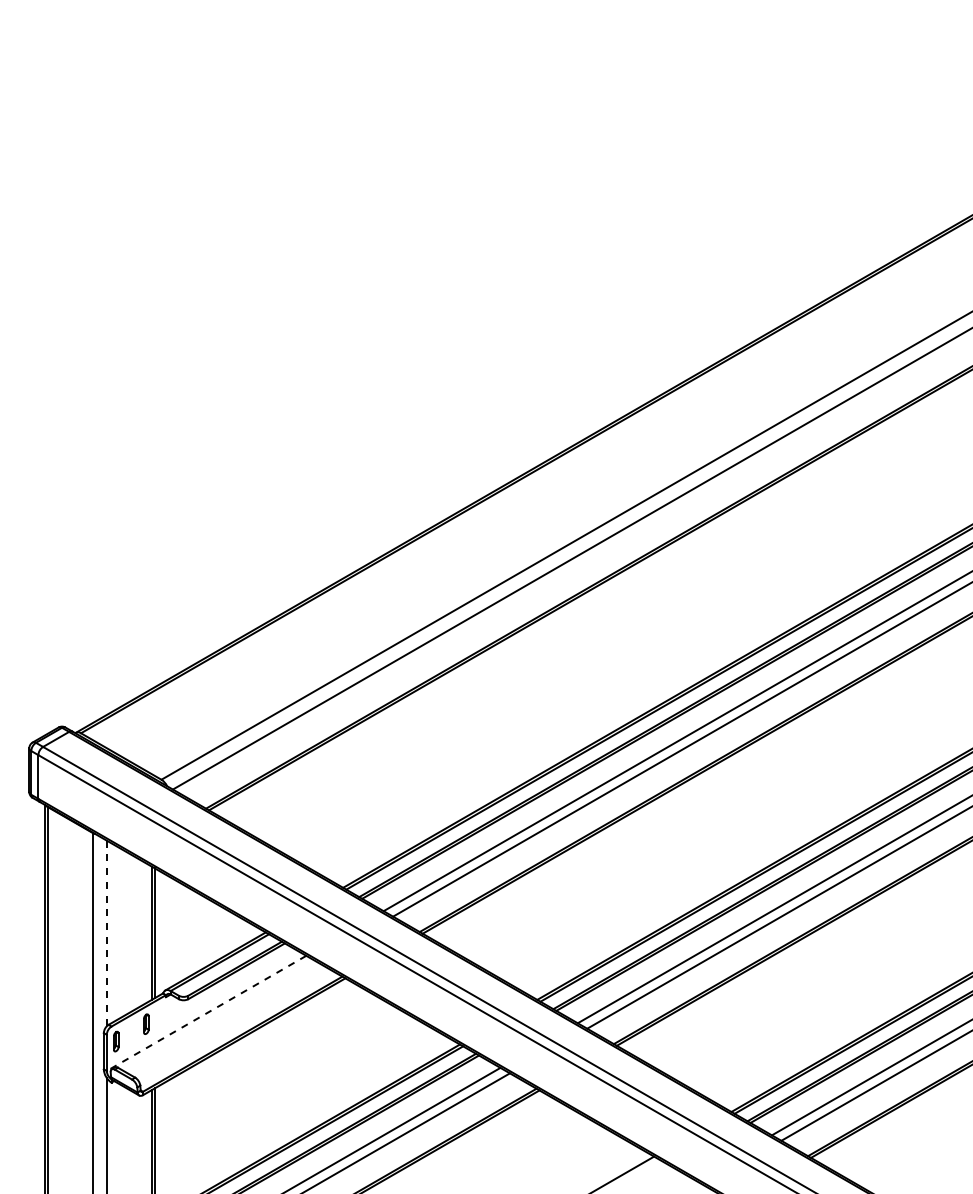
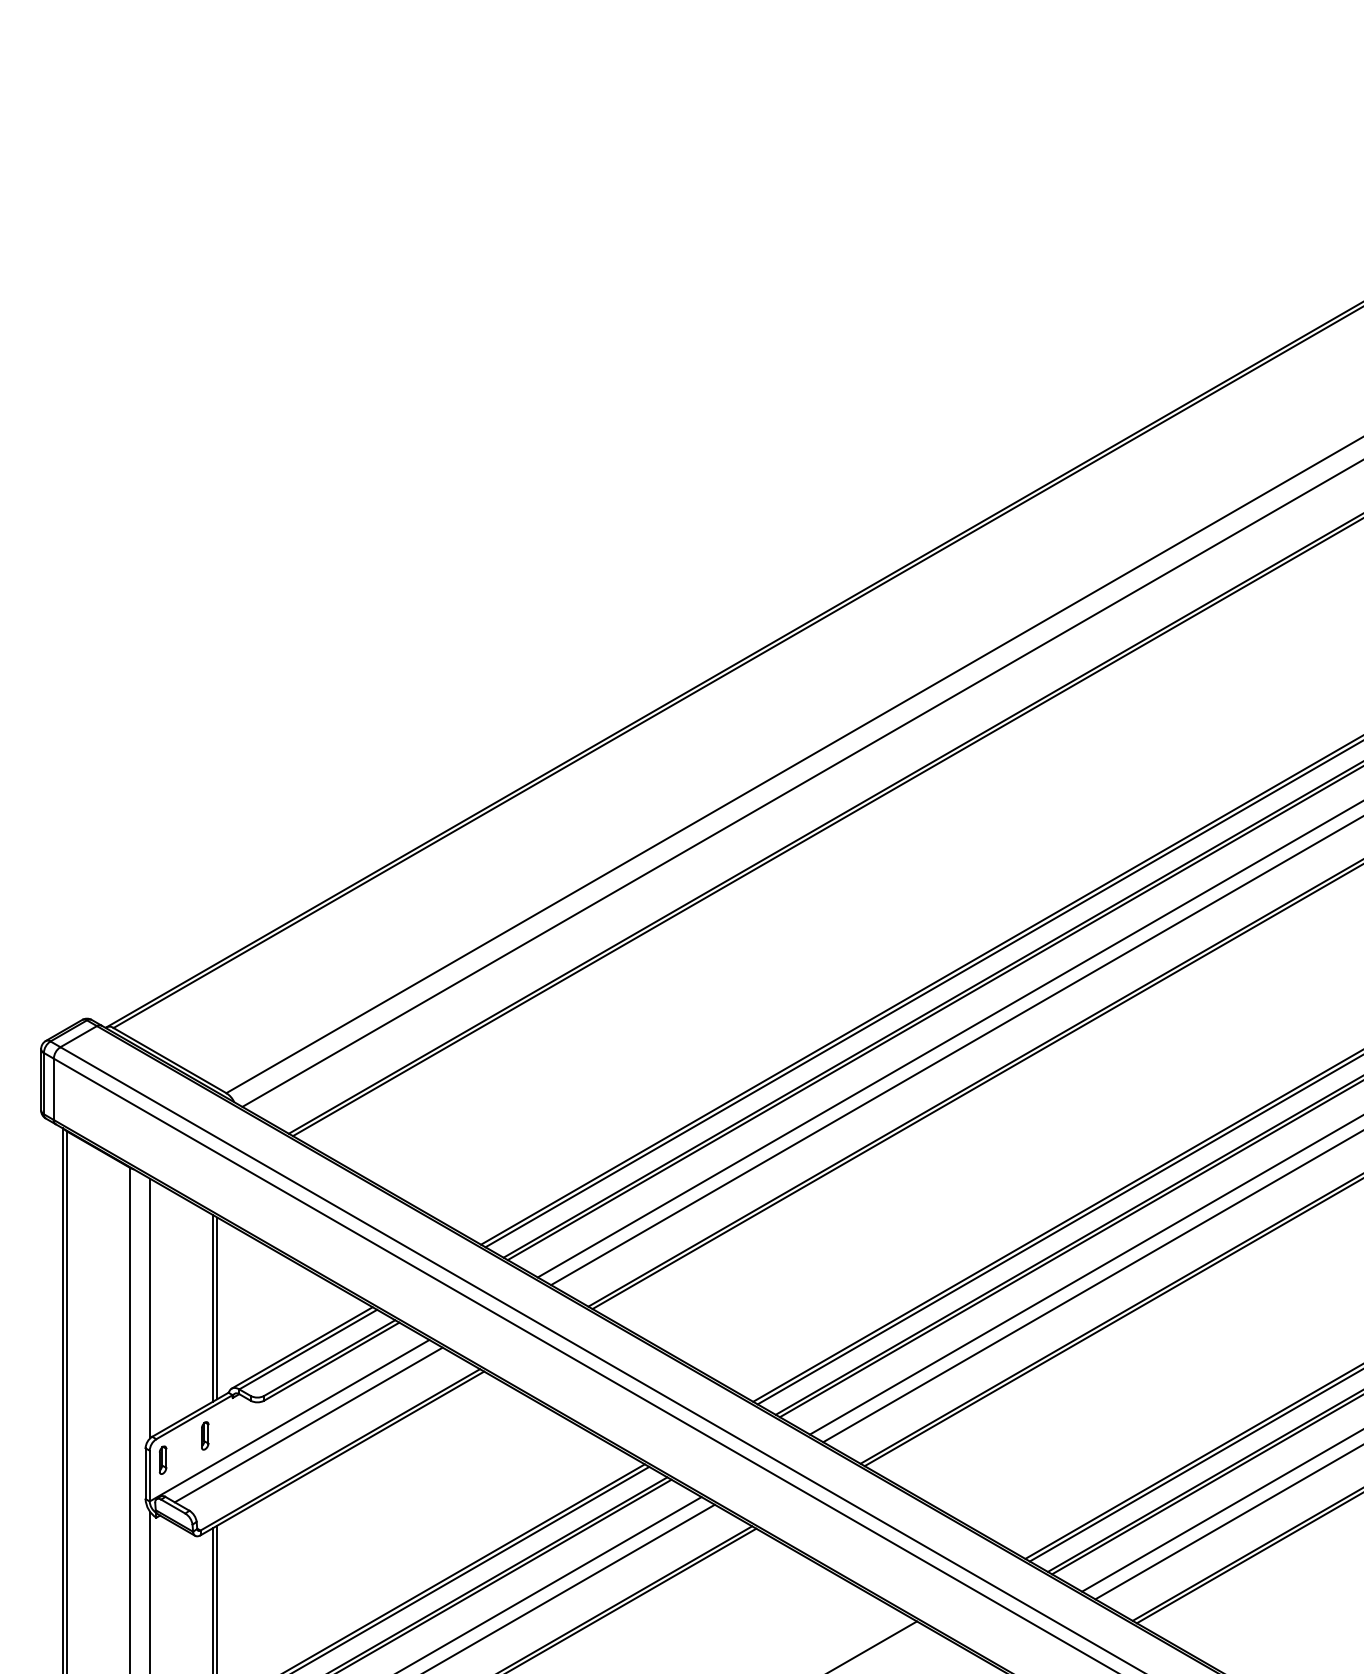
line: (107, 933) -> (150, 1308), dashed -> solid
line: (206, 1013) -> (289, 1420), dashed -> solid
line: (219, 1016) -> (307, 1425), added

